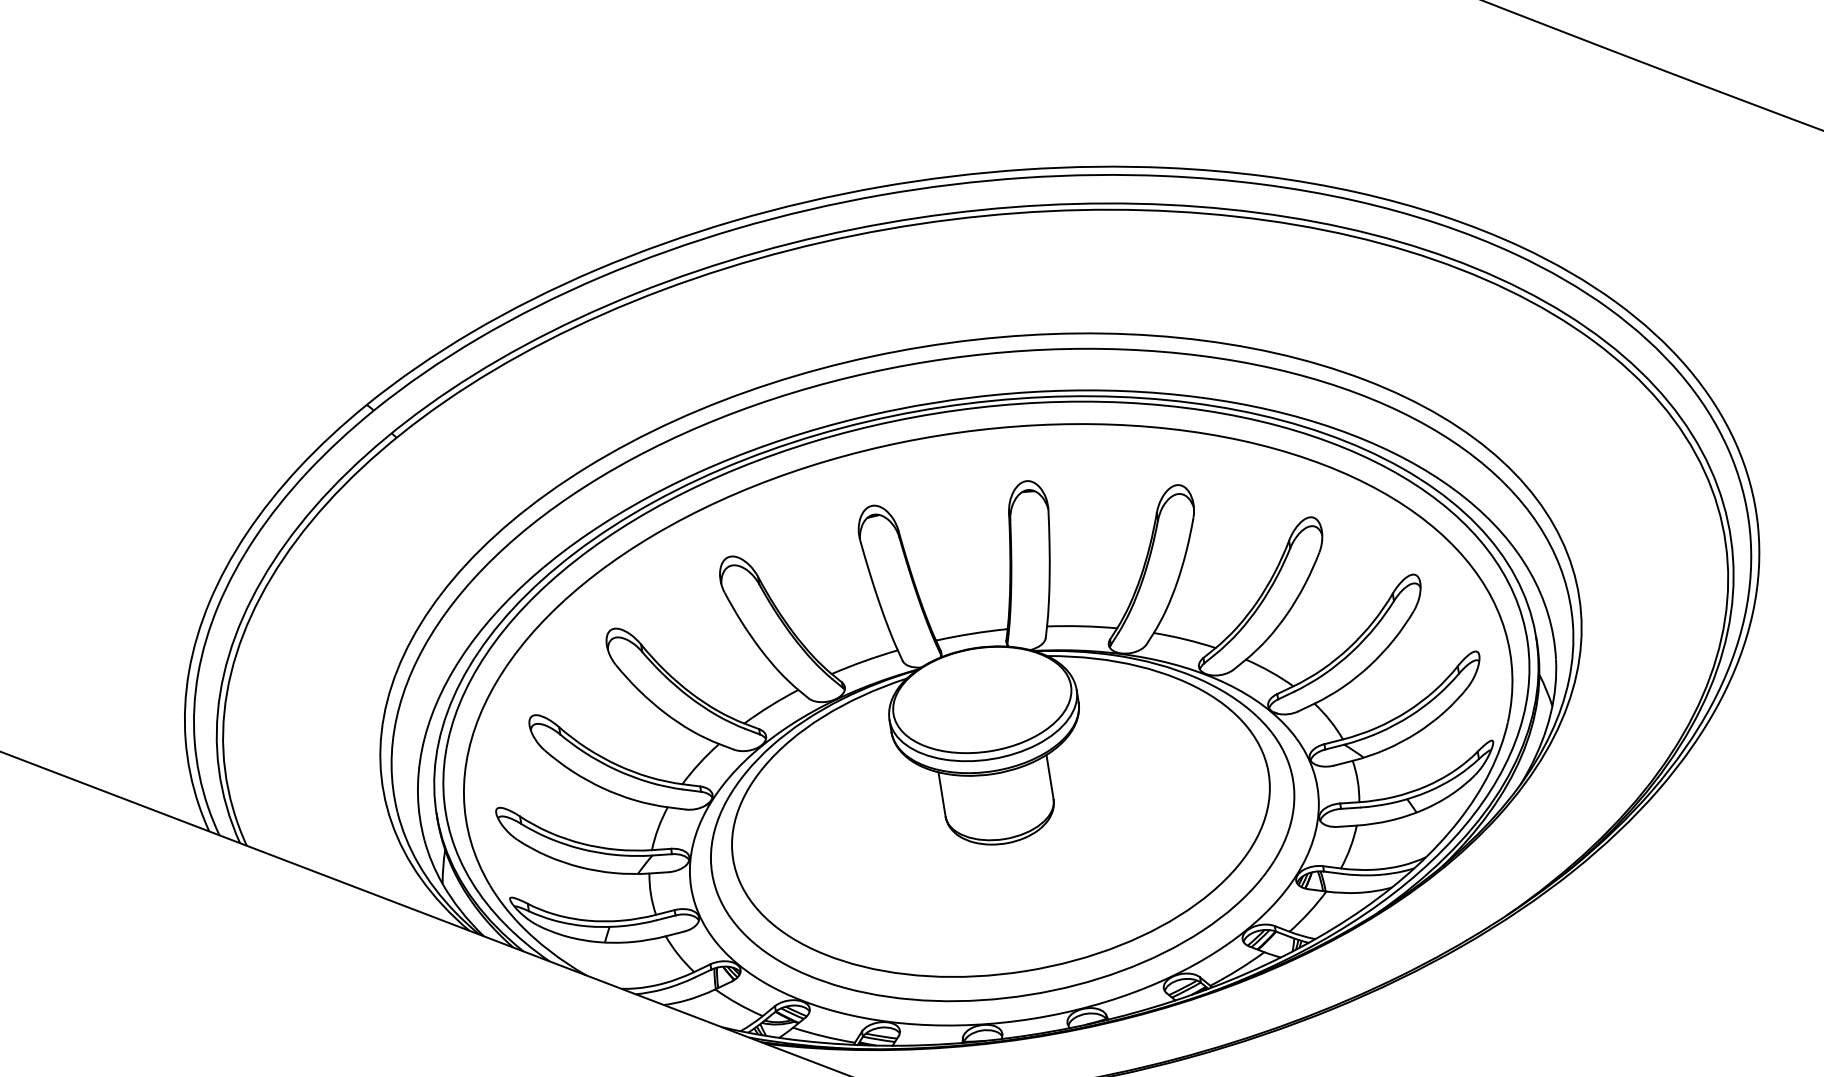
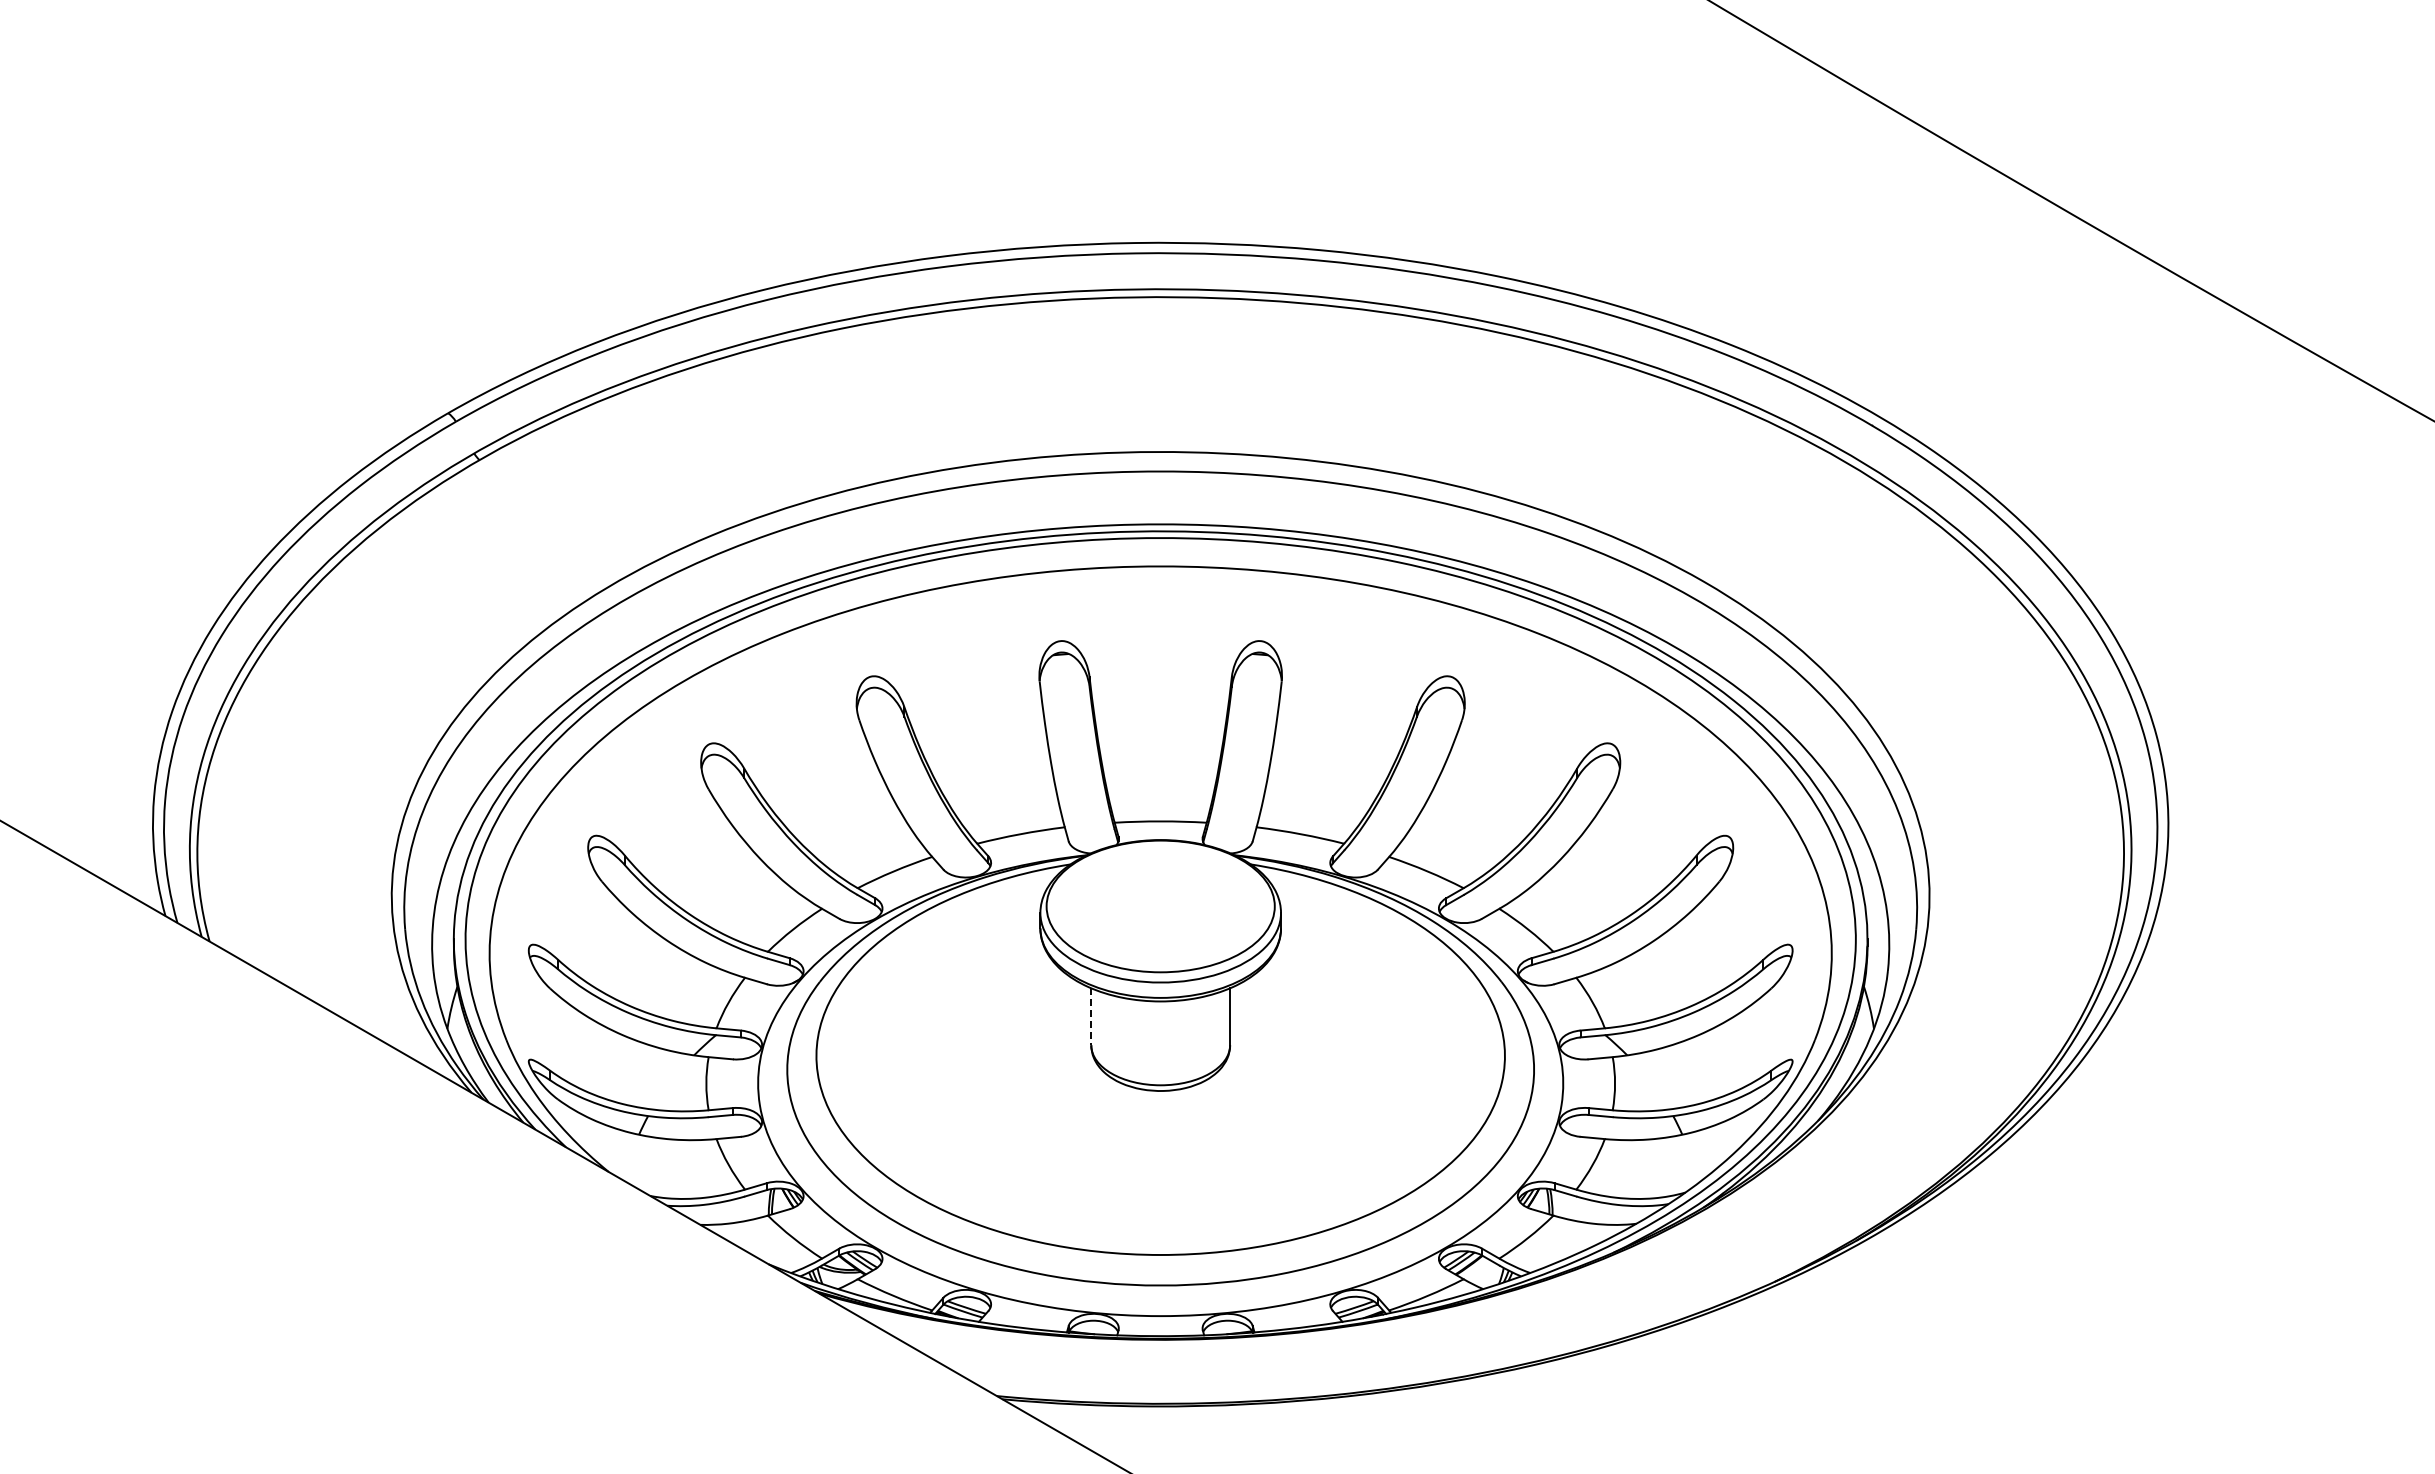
line: (942, 794) -> (1091, 1017), solid -> dashed

